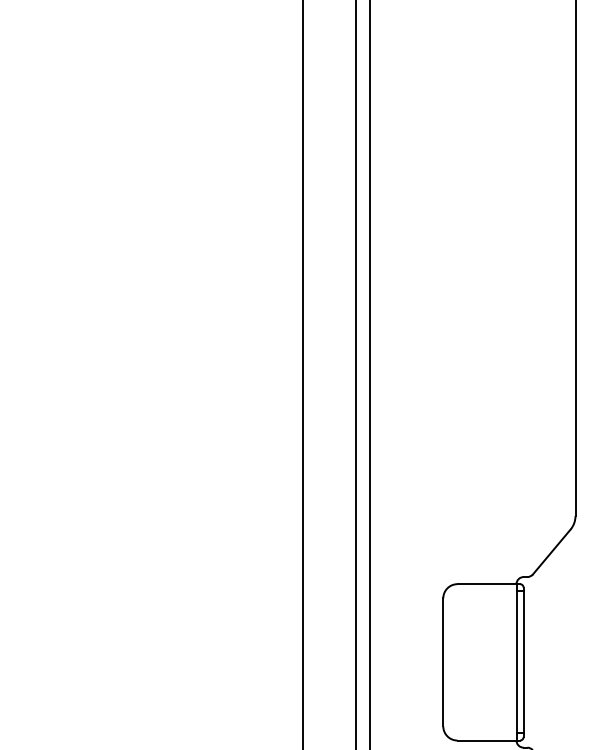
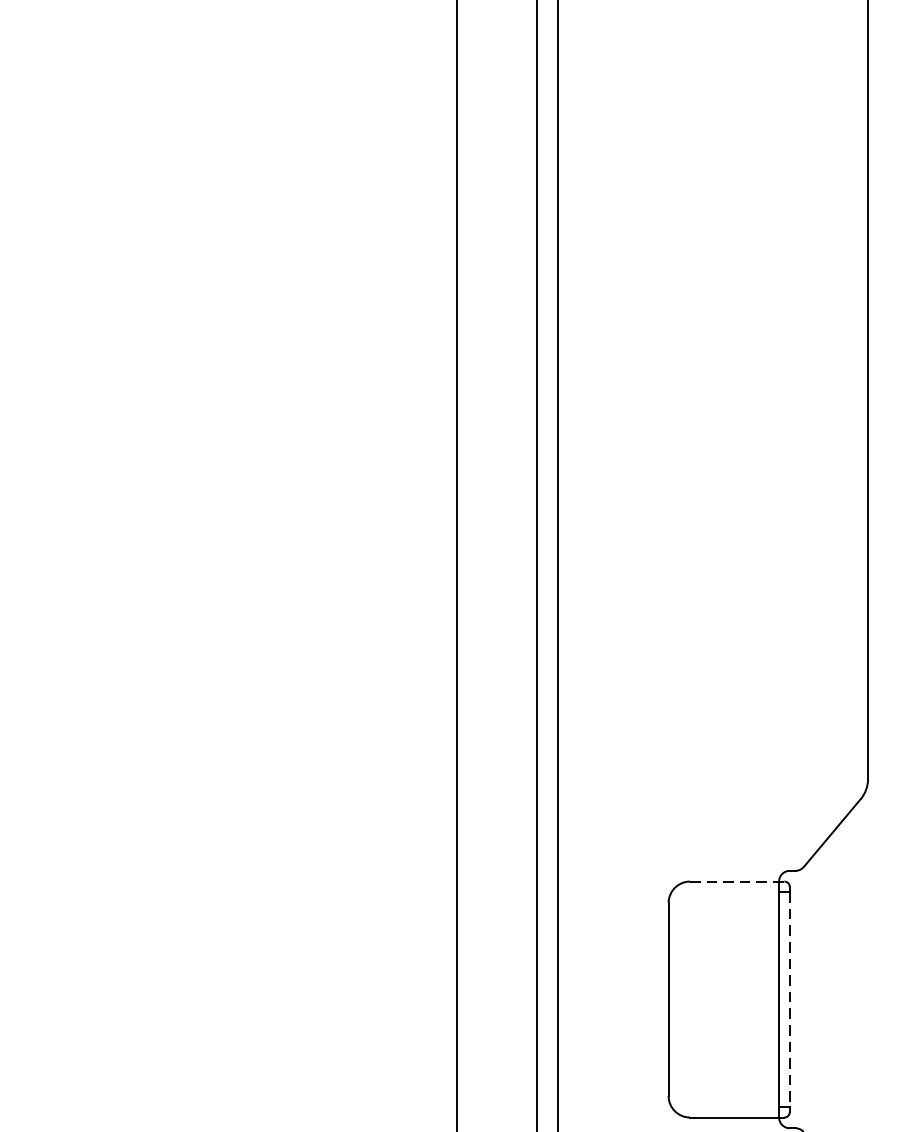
line: (489, 584) -> (738, 882), solid -> dashed
line: (523, 662) -> (789, 999), solid -> dashed

